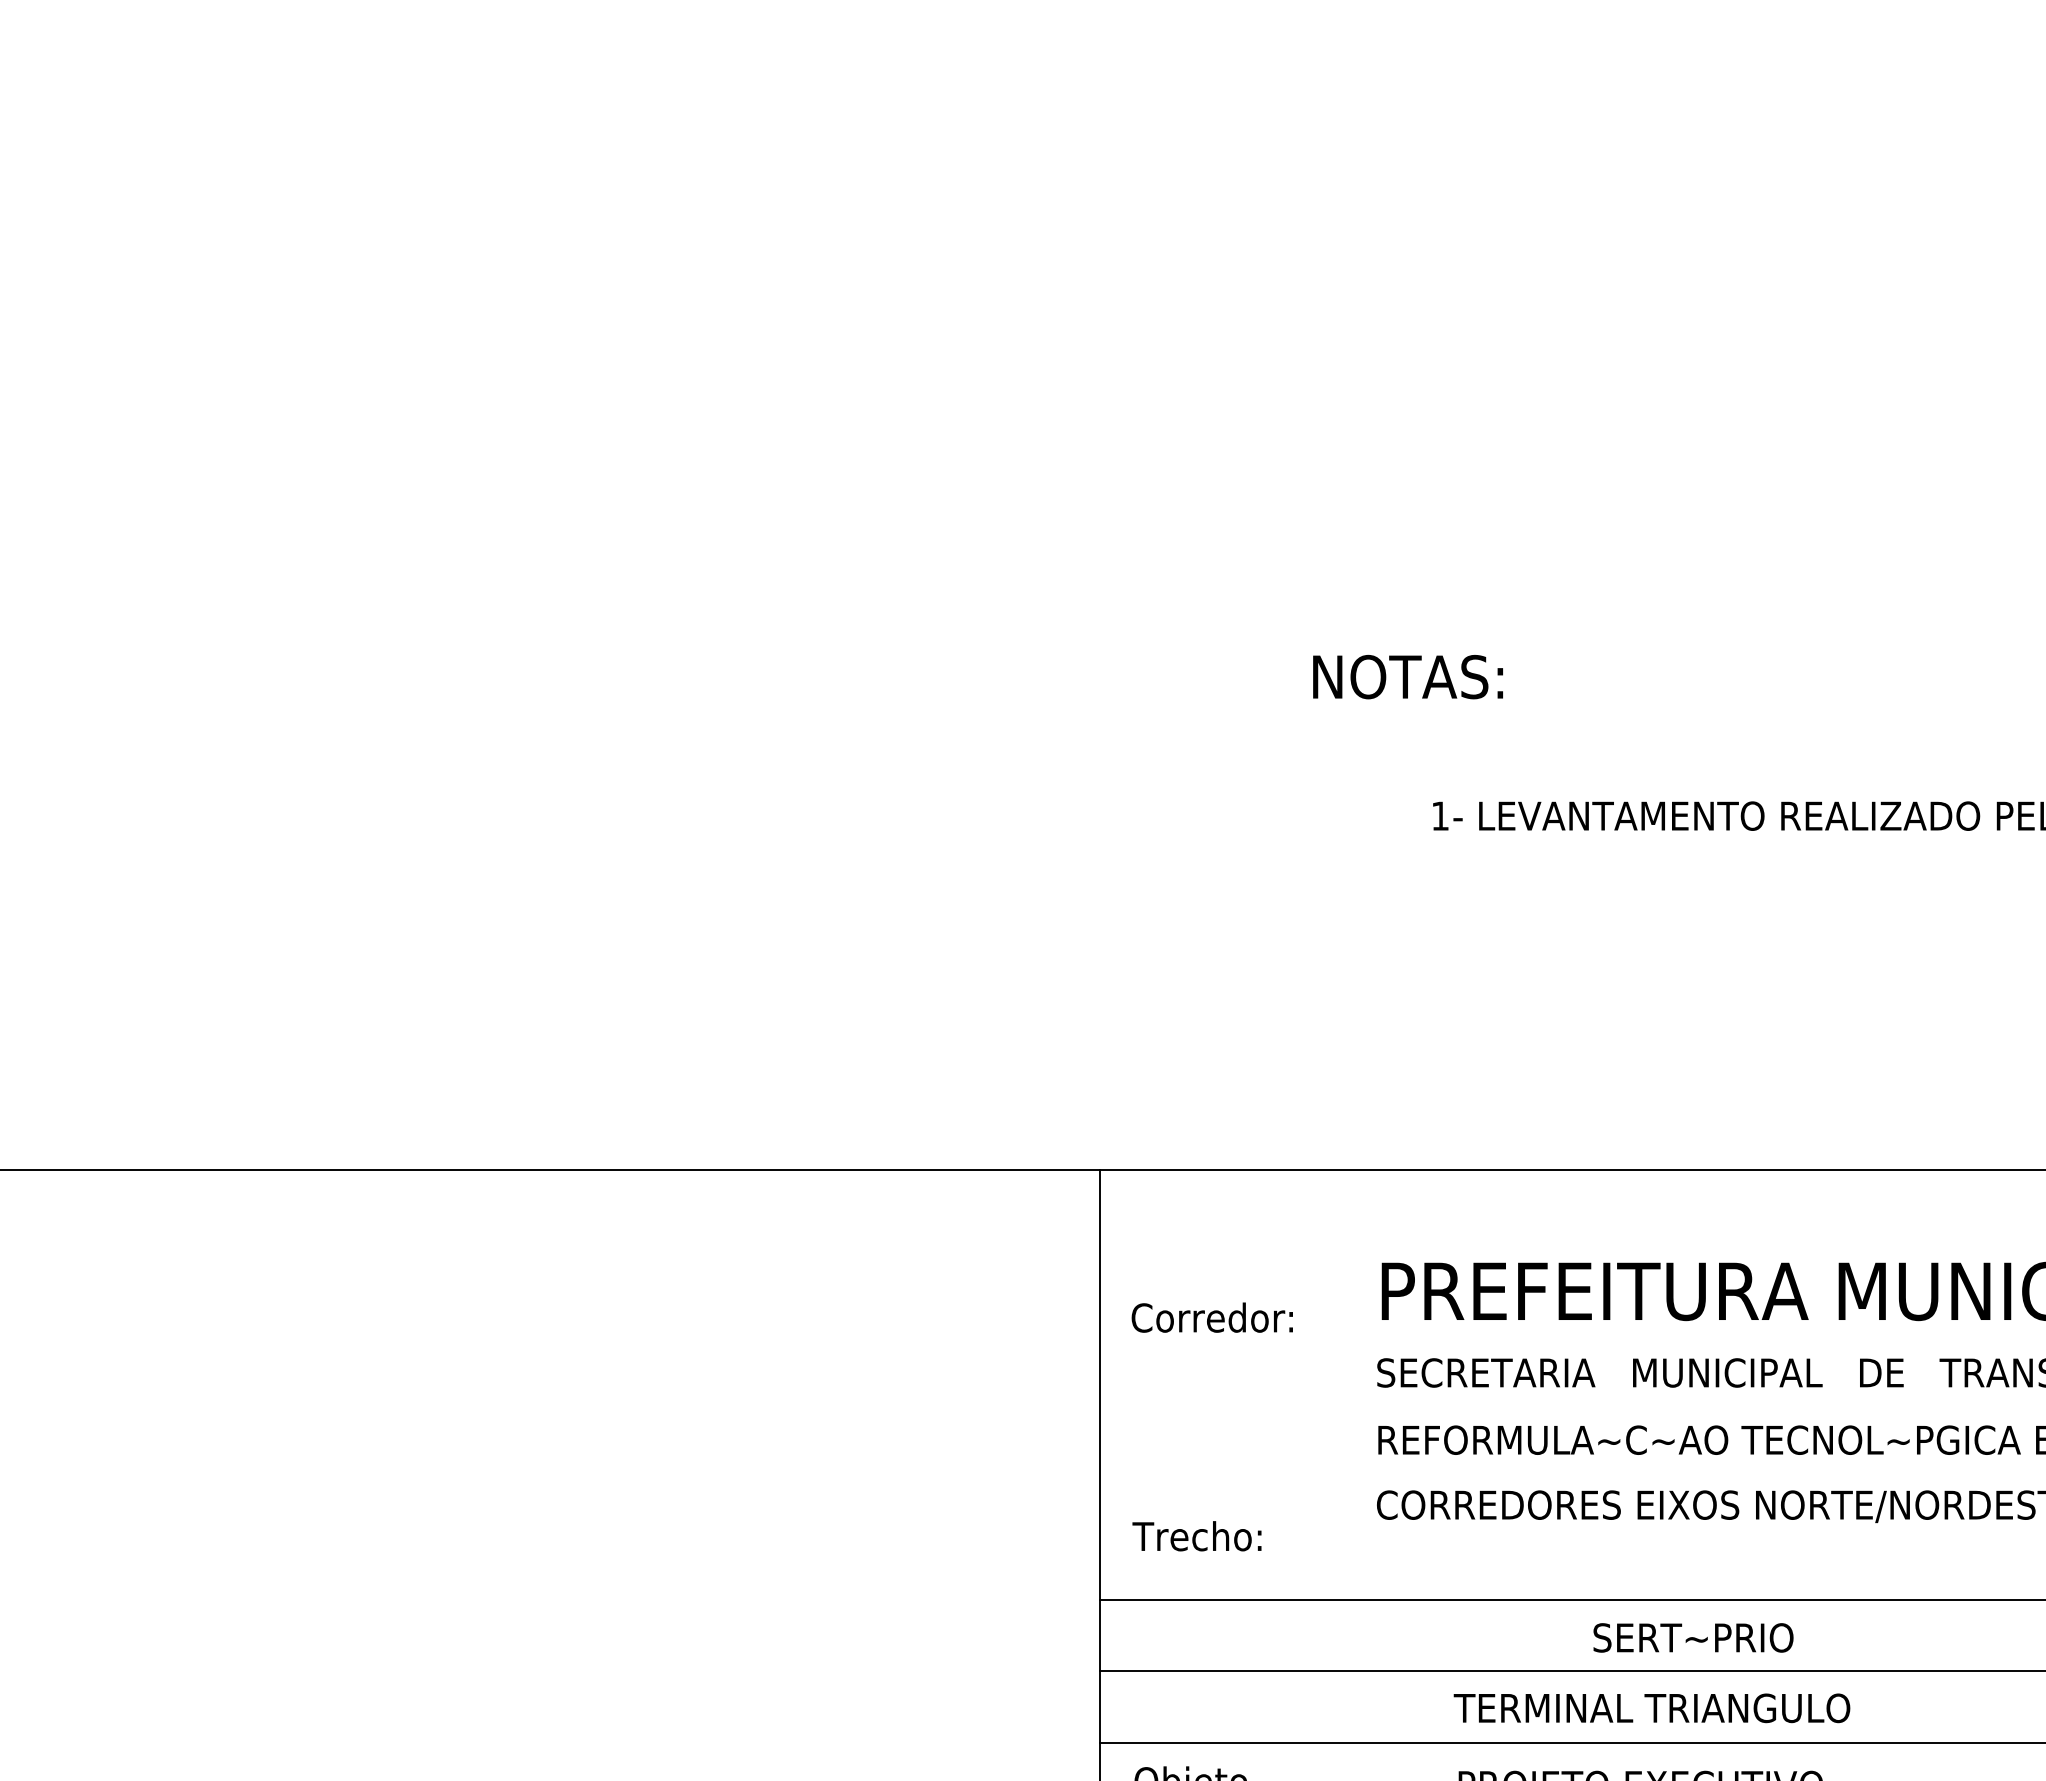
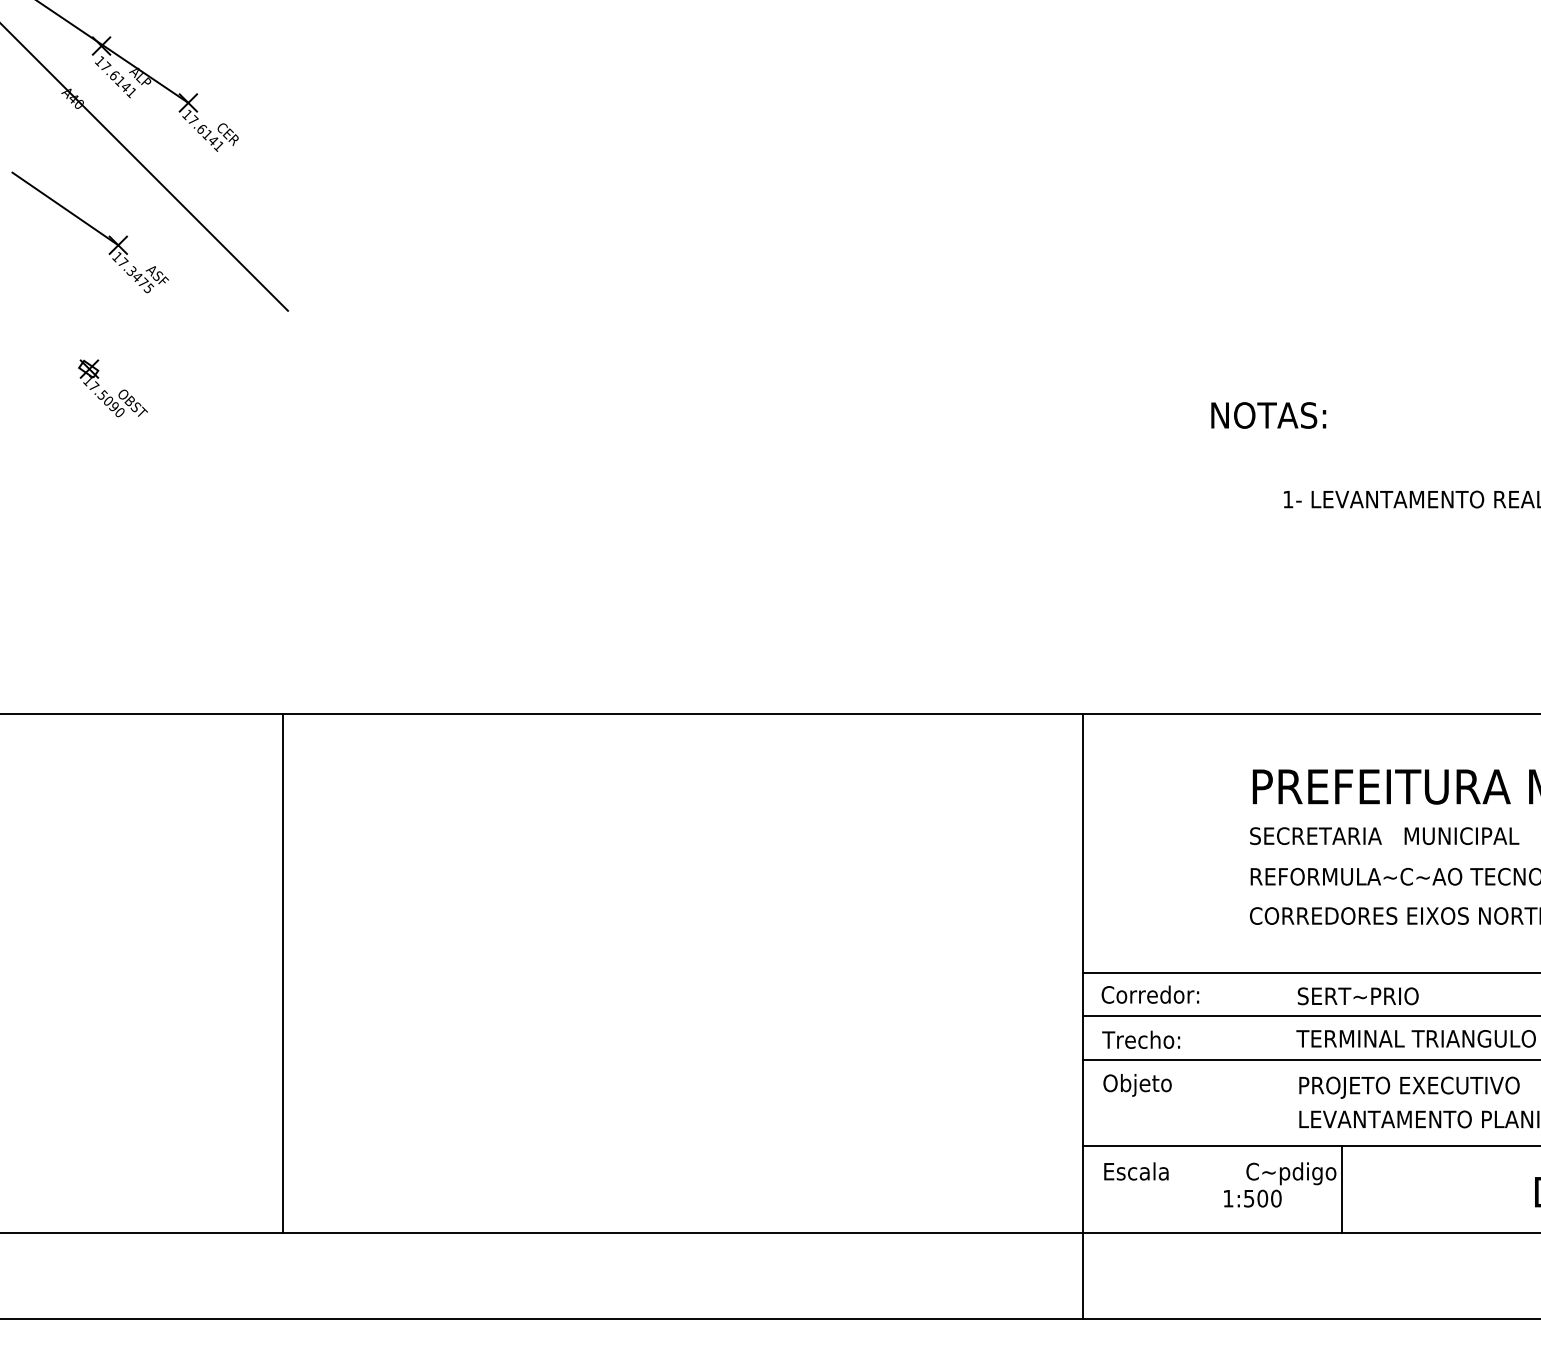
text: (1212, 1317) -> (1150, 994), moved
text: (1197, 1535) -> (1141, 1039), moved
text: (1692, 1638) -> (1357, 996), moved

